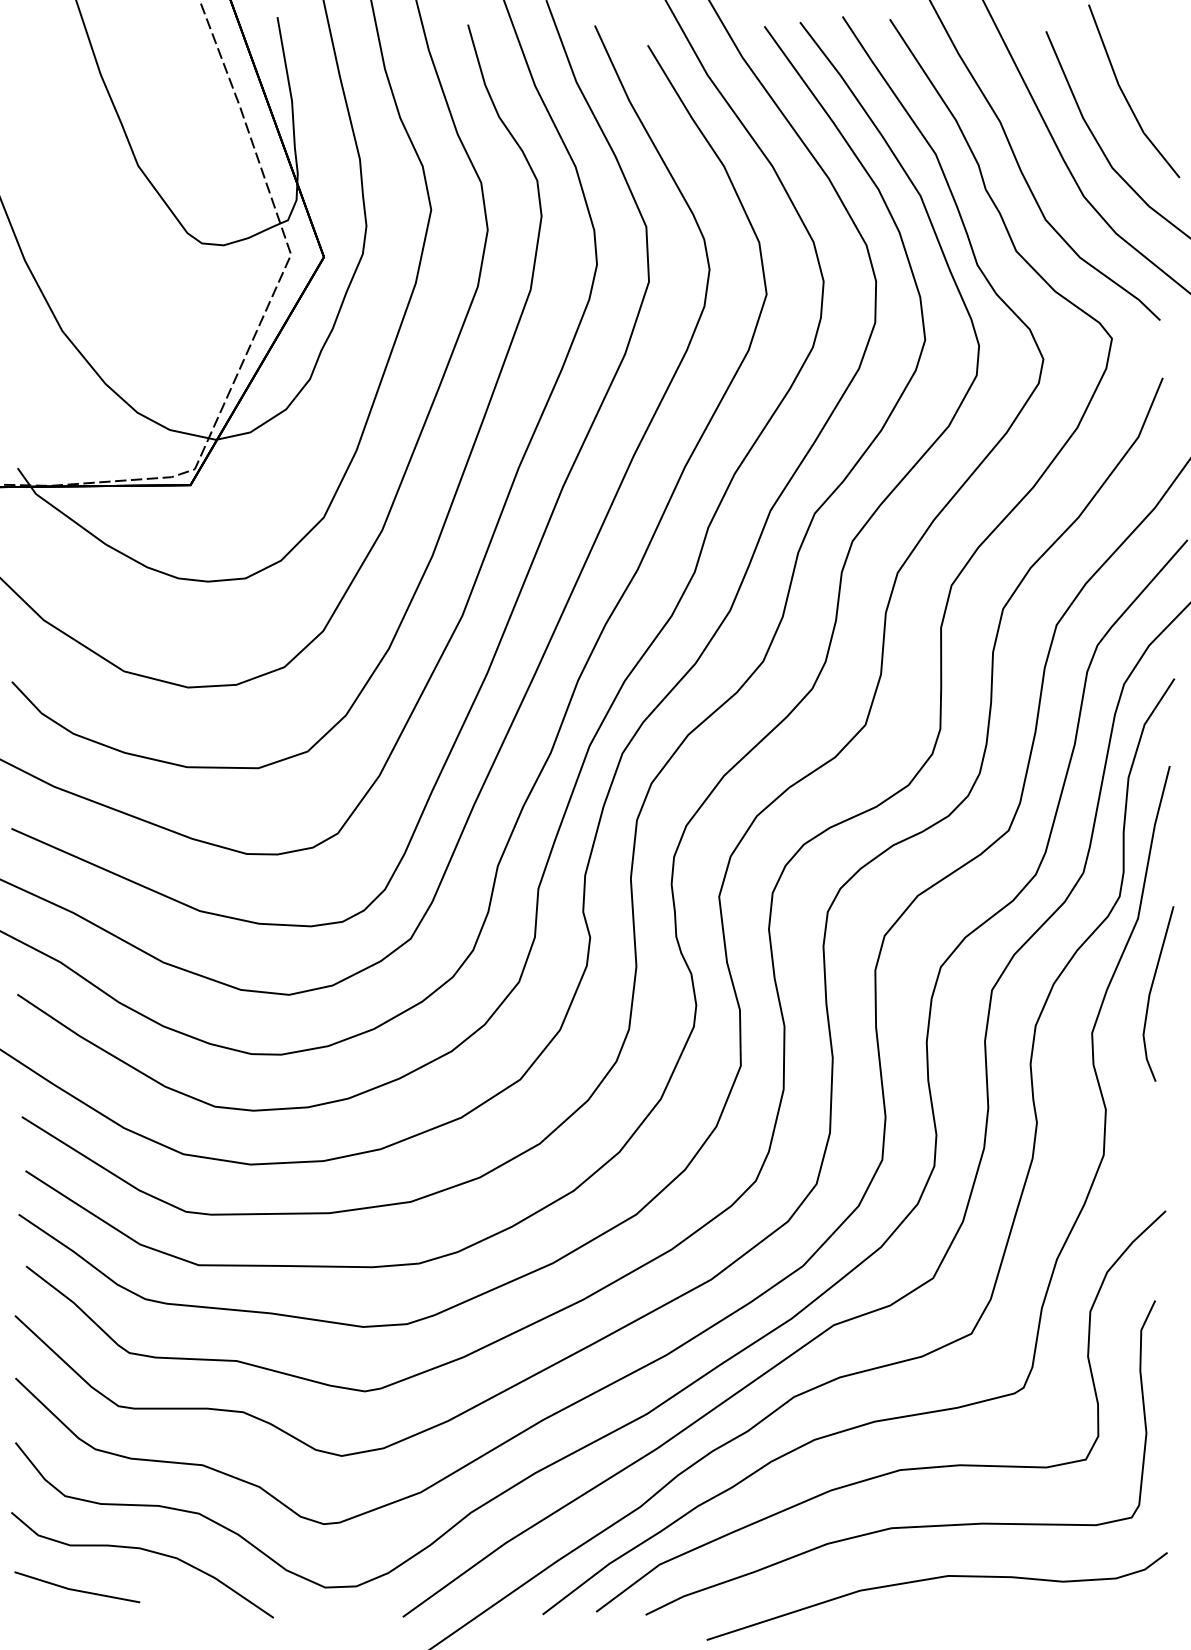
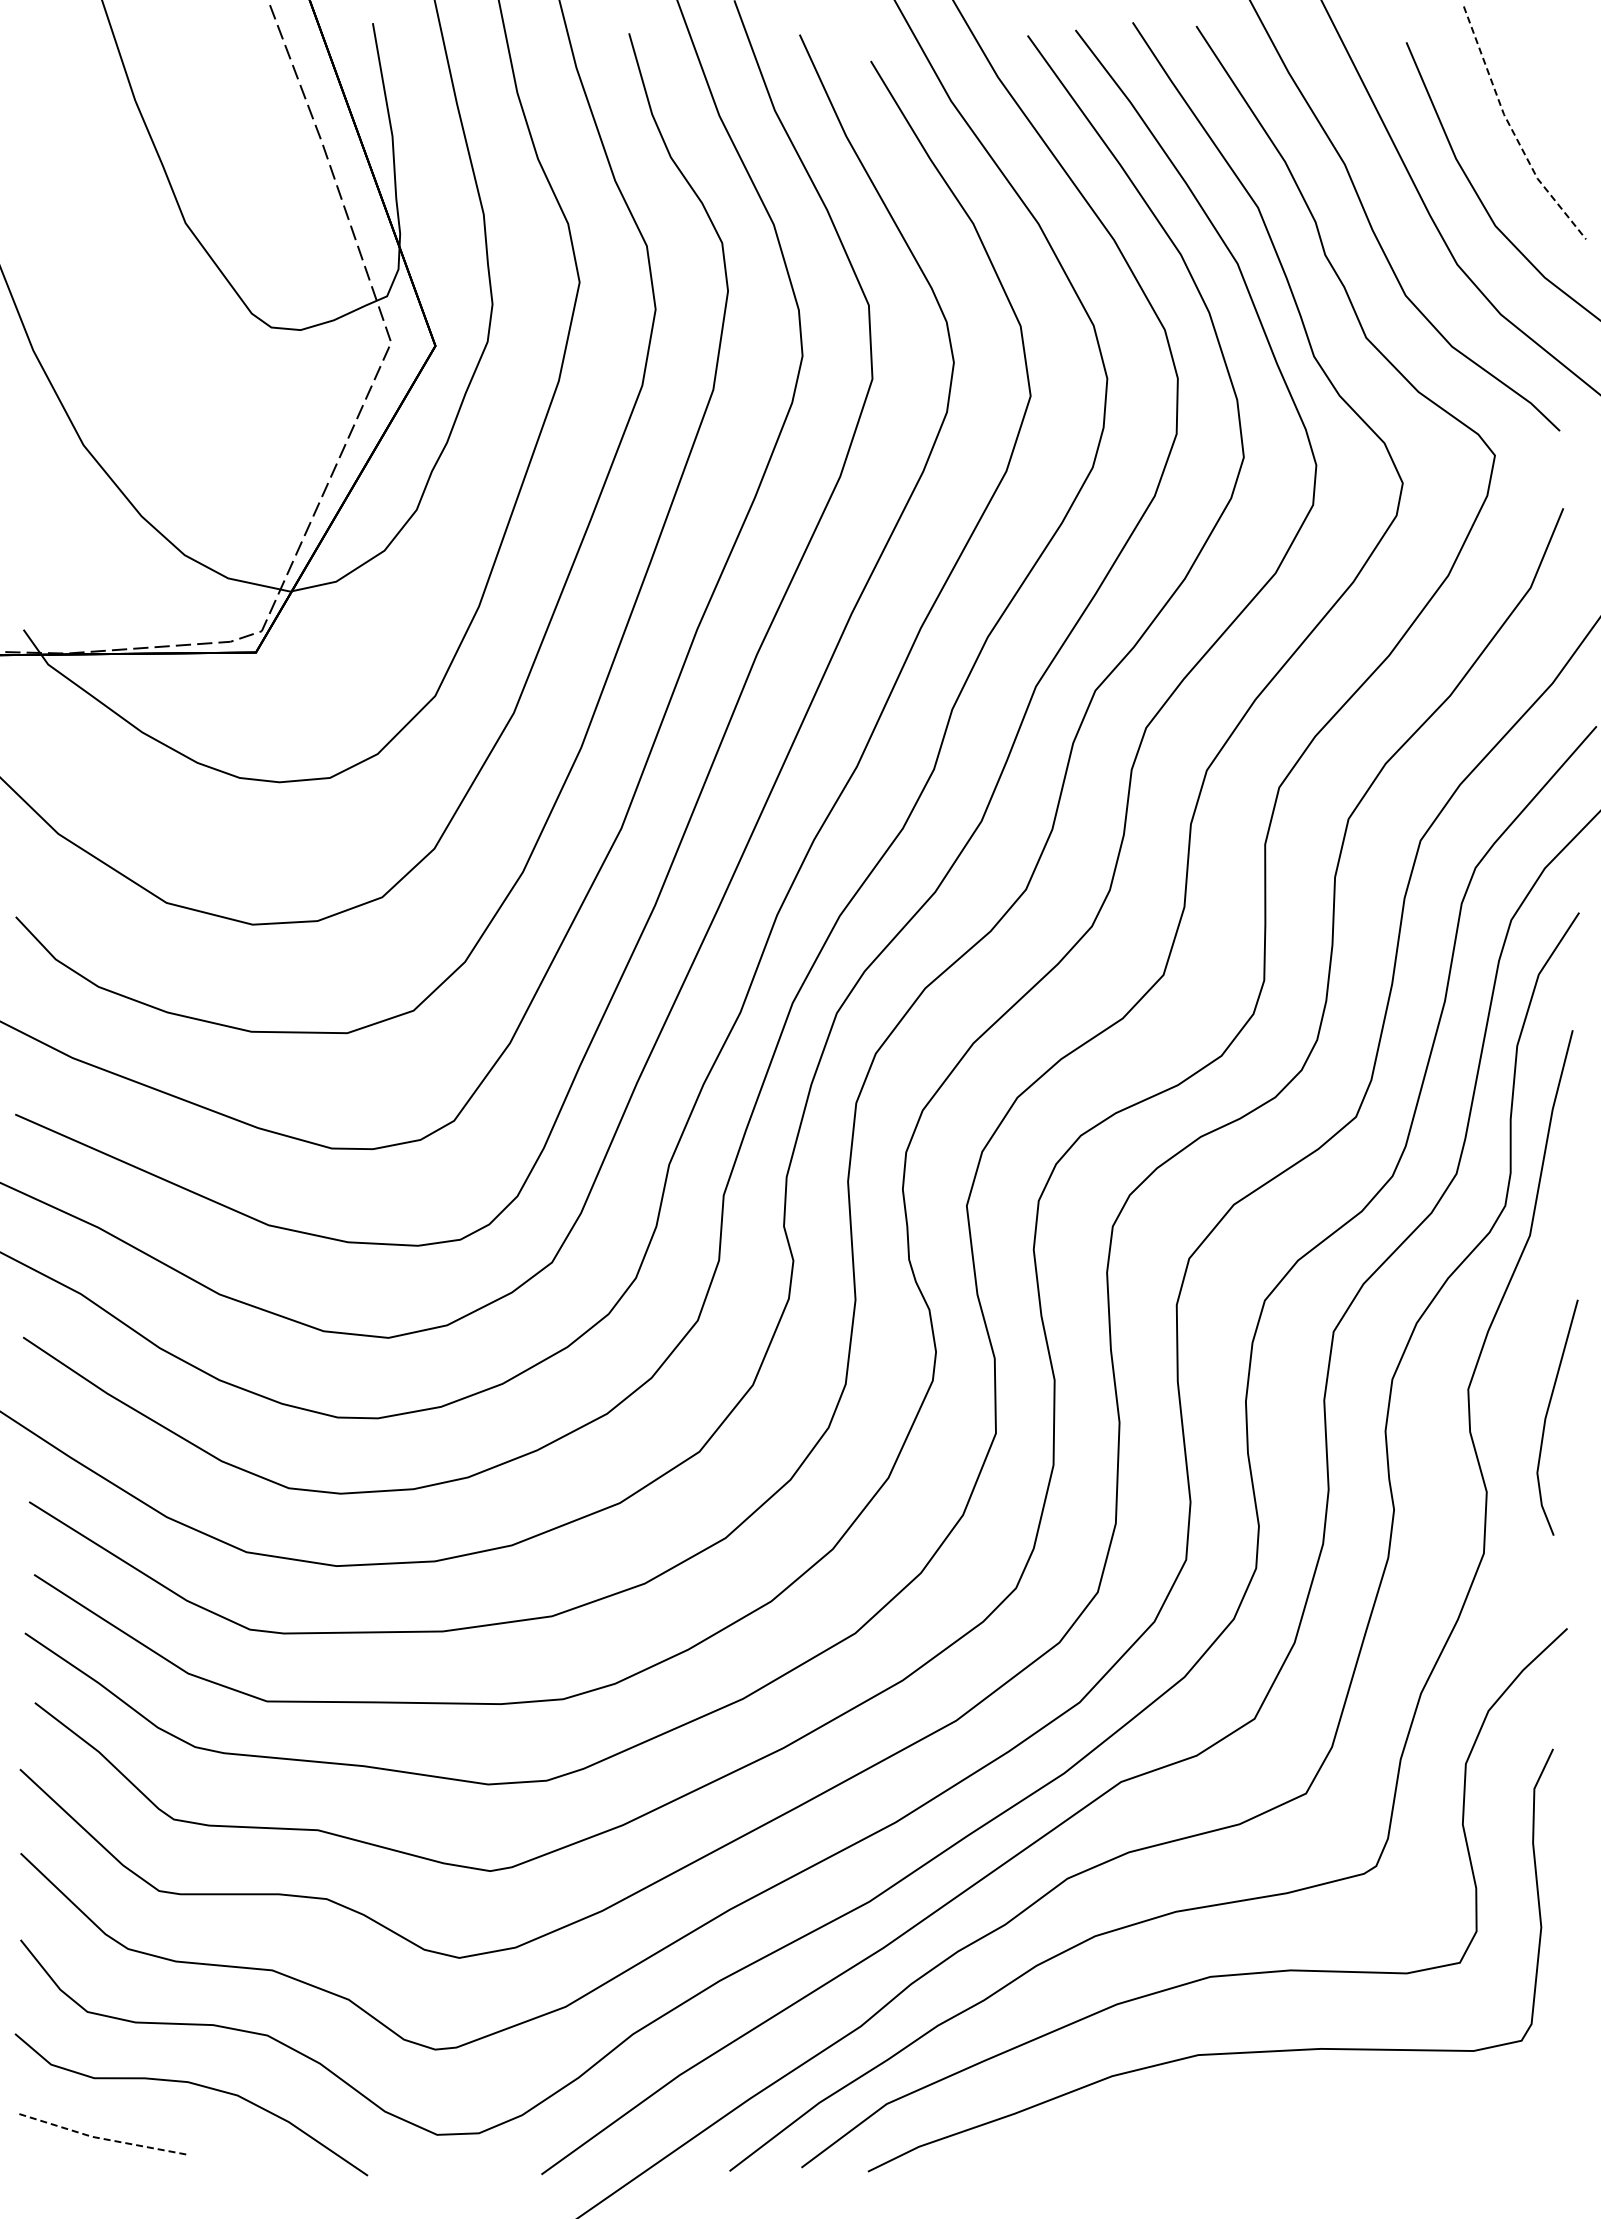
line: (1125, 96) -> (1512, 130), solid -> dashed
line: (1151, 992) -> (1547, 1415), moved
curve: (935, 1579) -> (1257, 2123), removed
line: (76, 1590) -> (102, 2138), solid -> dashed

